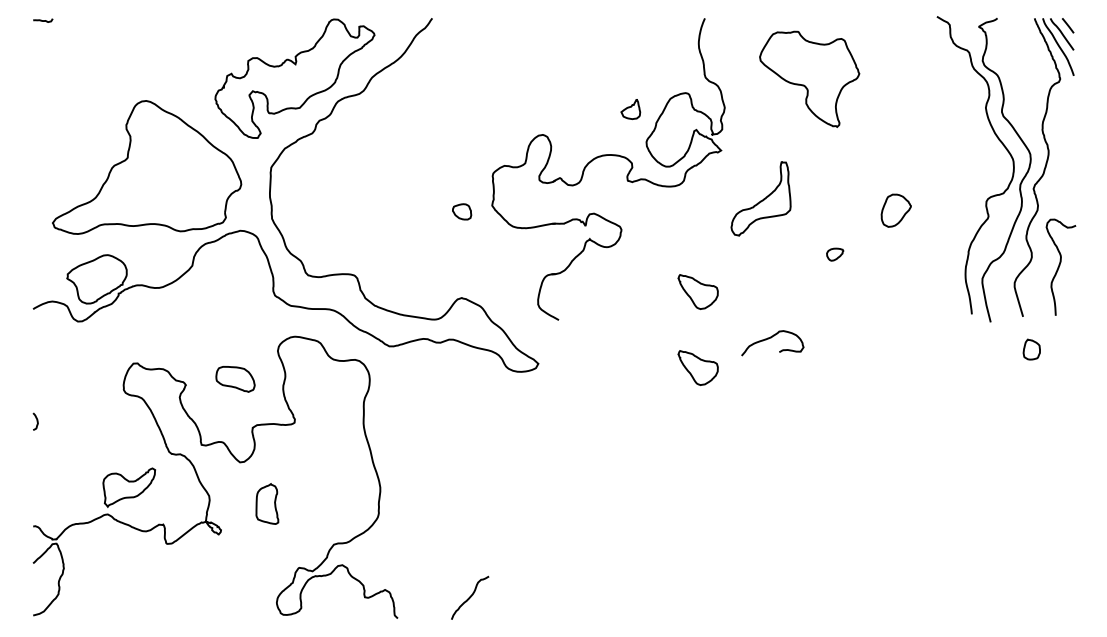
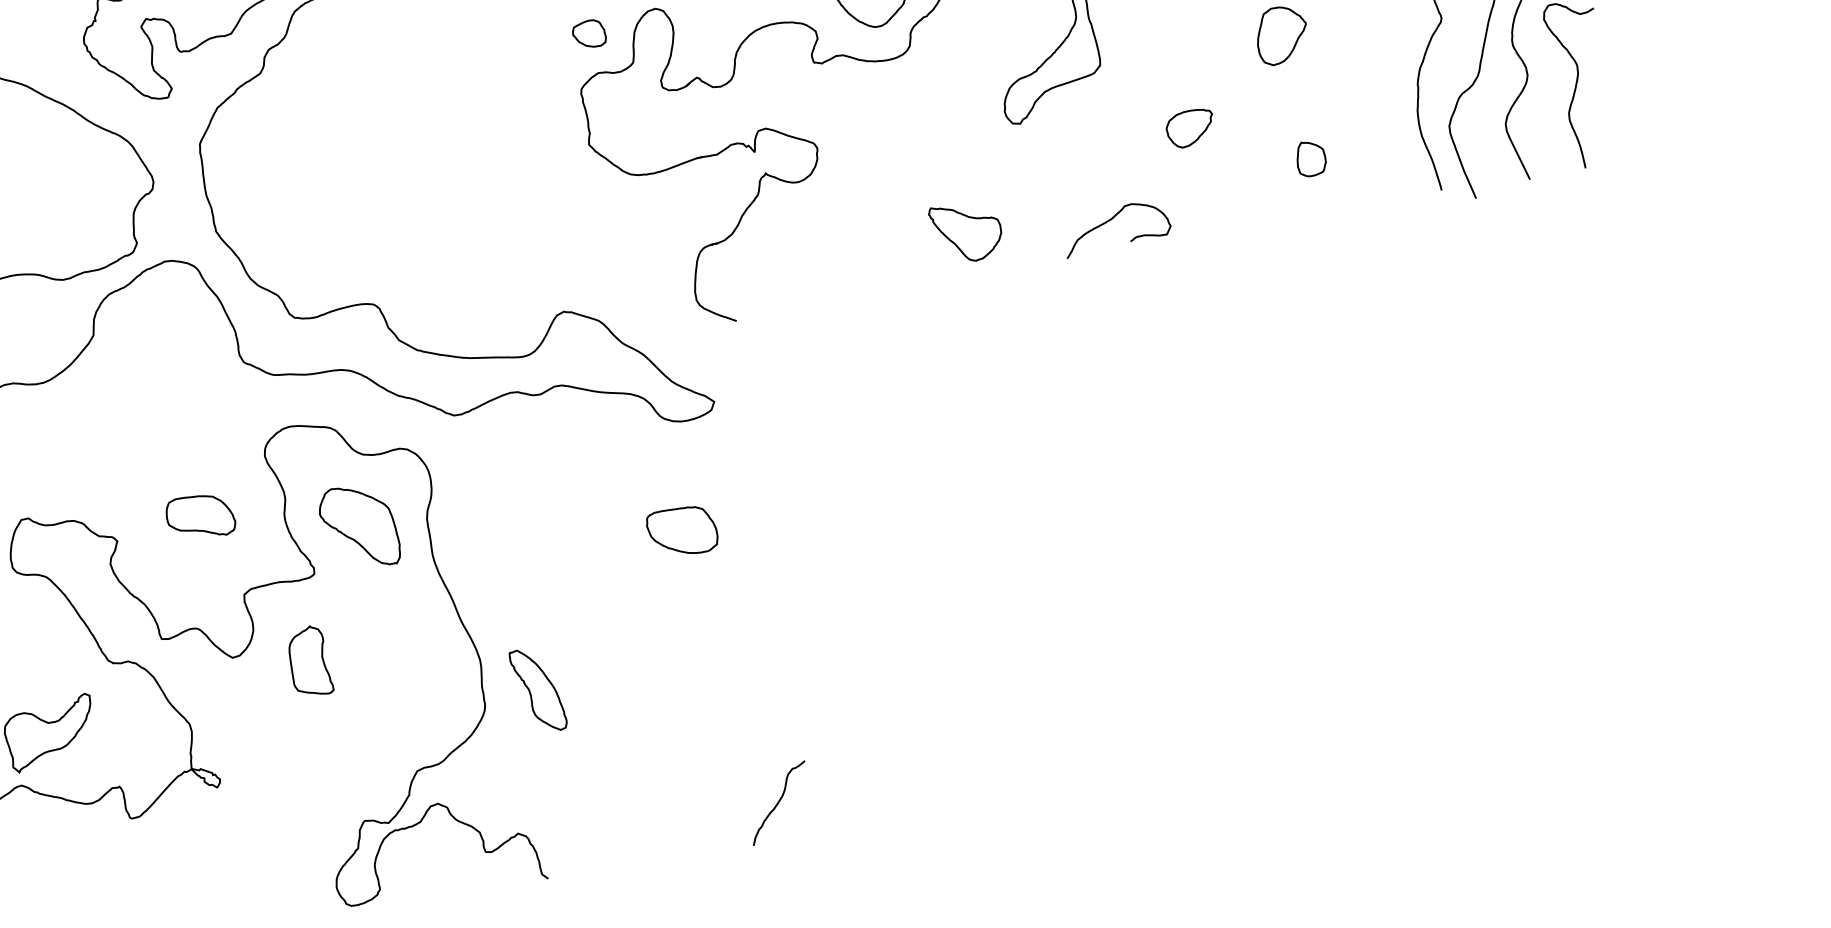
part: (462, 211) -> (589, 33), moved
part: (834, 254) -> (1189, 128), size x1.67
curve: (771, 338) -> (1113, 220), moved
part: (1031, 349) -> (1310, 158), moved
part: (697, 367) -> (987, 361), removed
part: (324, 400) -> (359, 527), added
part: (507, 433) -> (681, 530), added
part: (267, 503) -> (309, 660), moved
part: (410, 510) -> (538, 690), added
curve: (470, 597) -> (779, 802), moved

